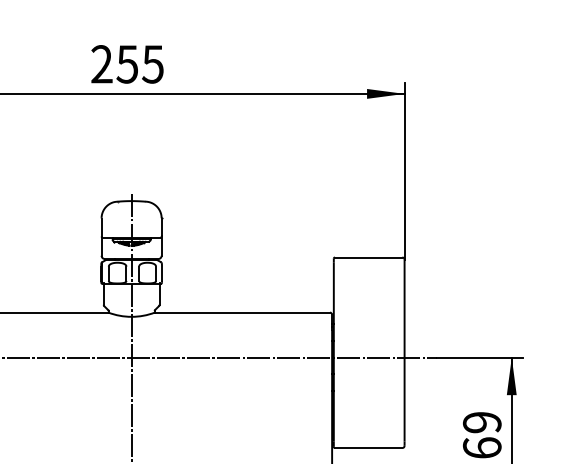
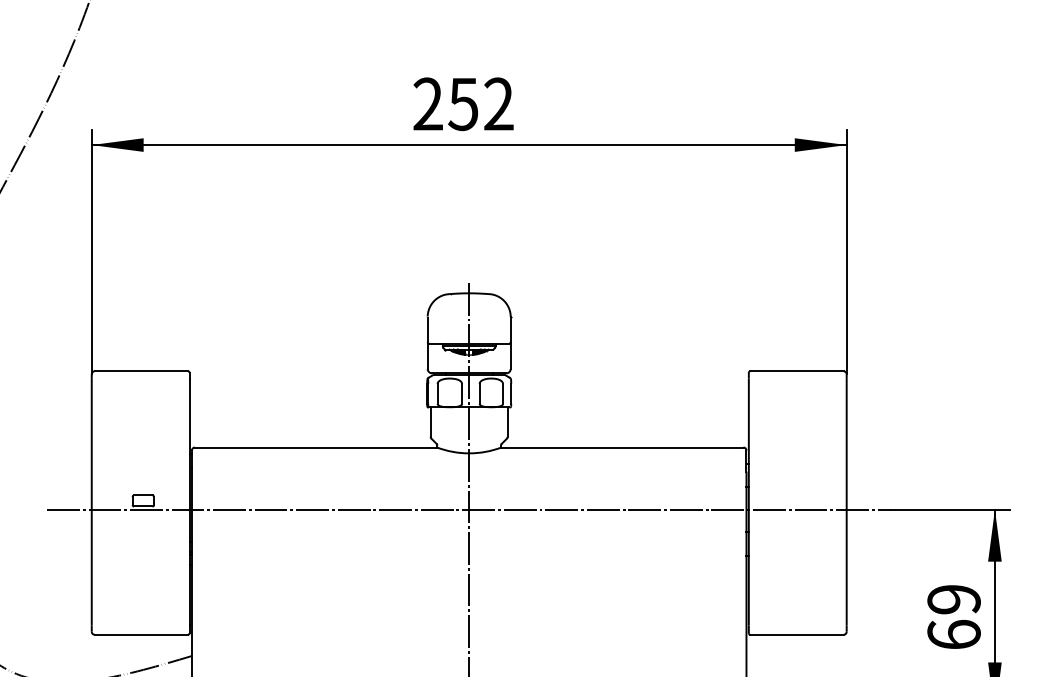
text: (152, 64) -> (498, 104), 255 -> 252

